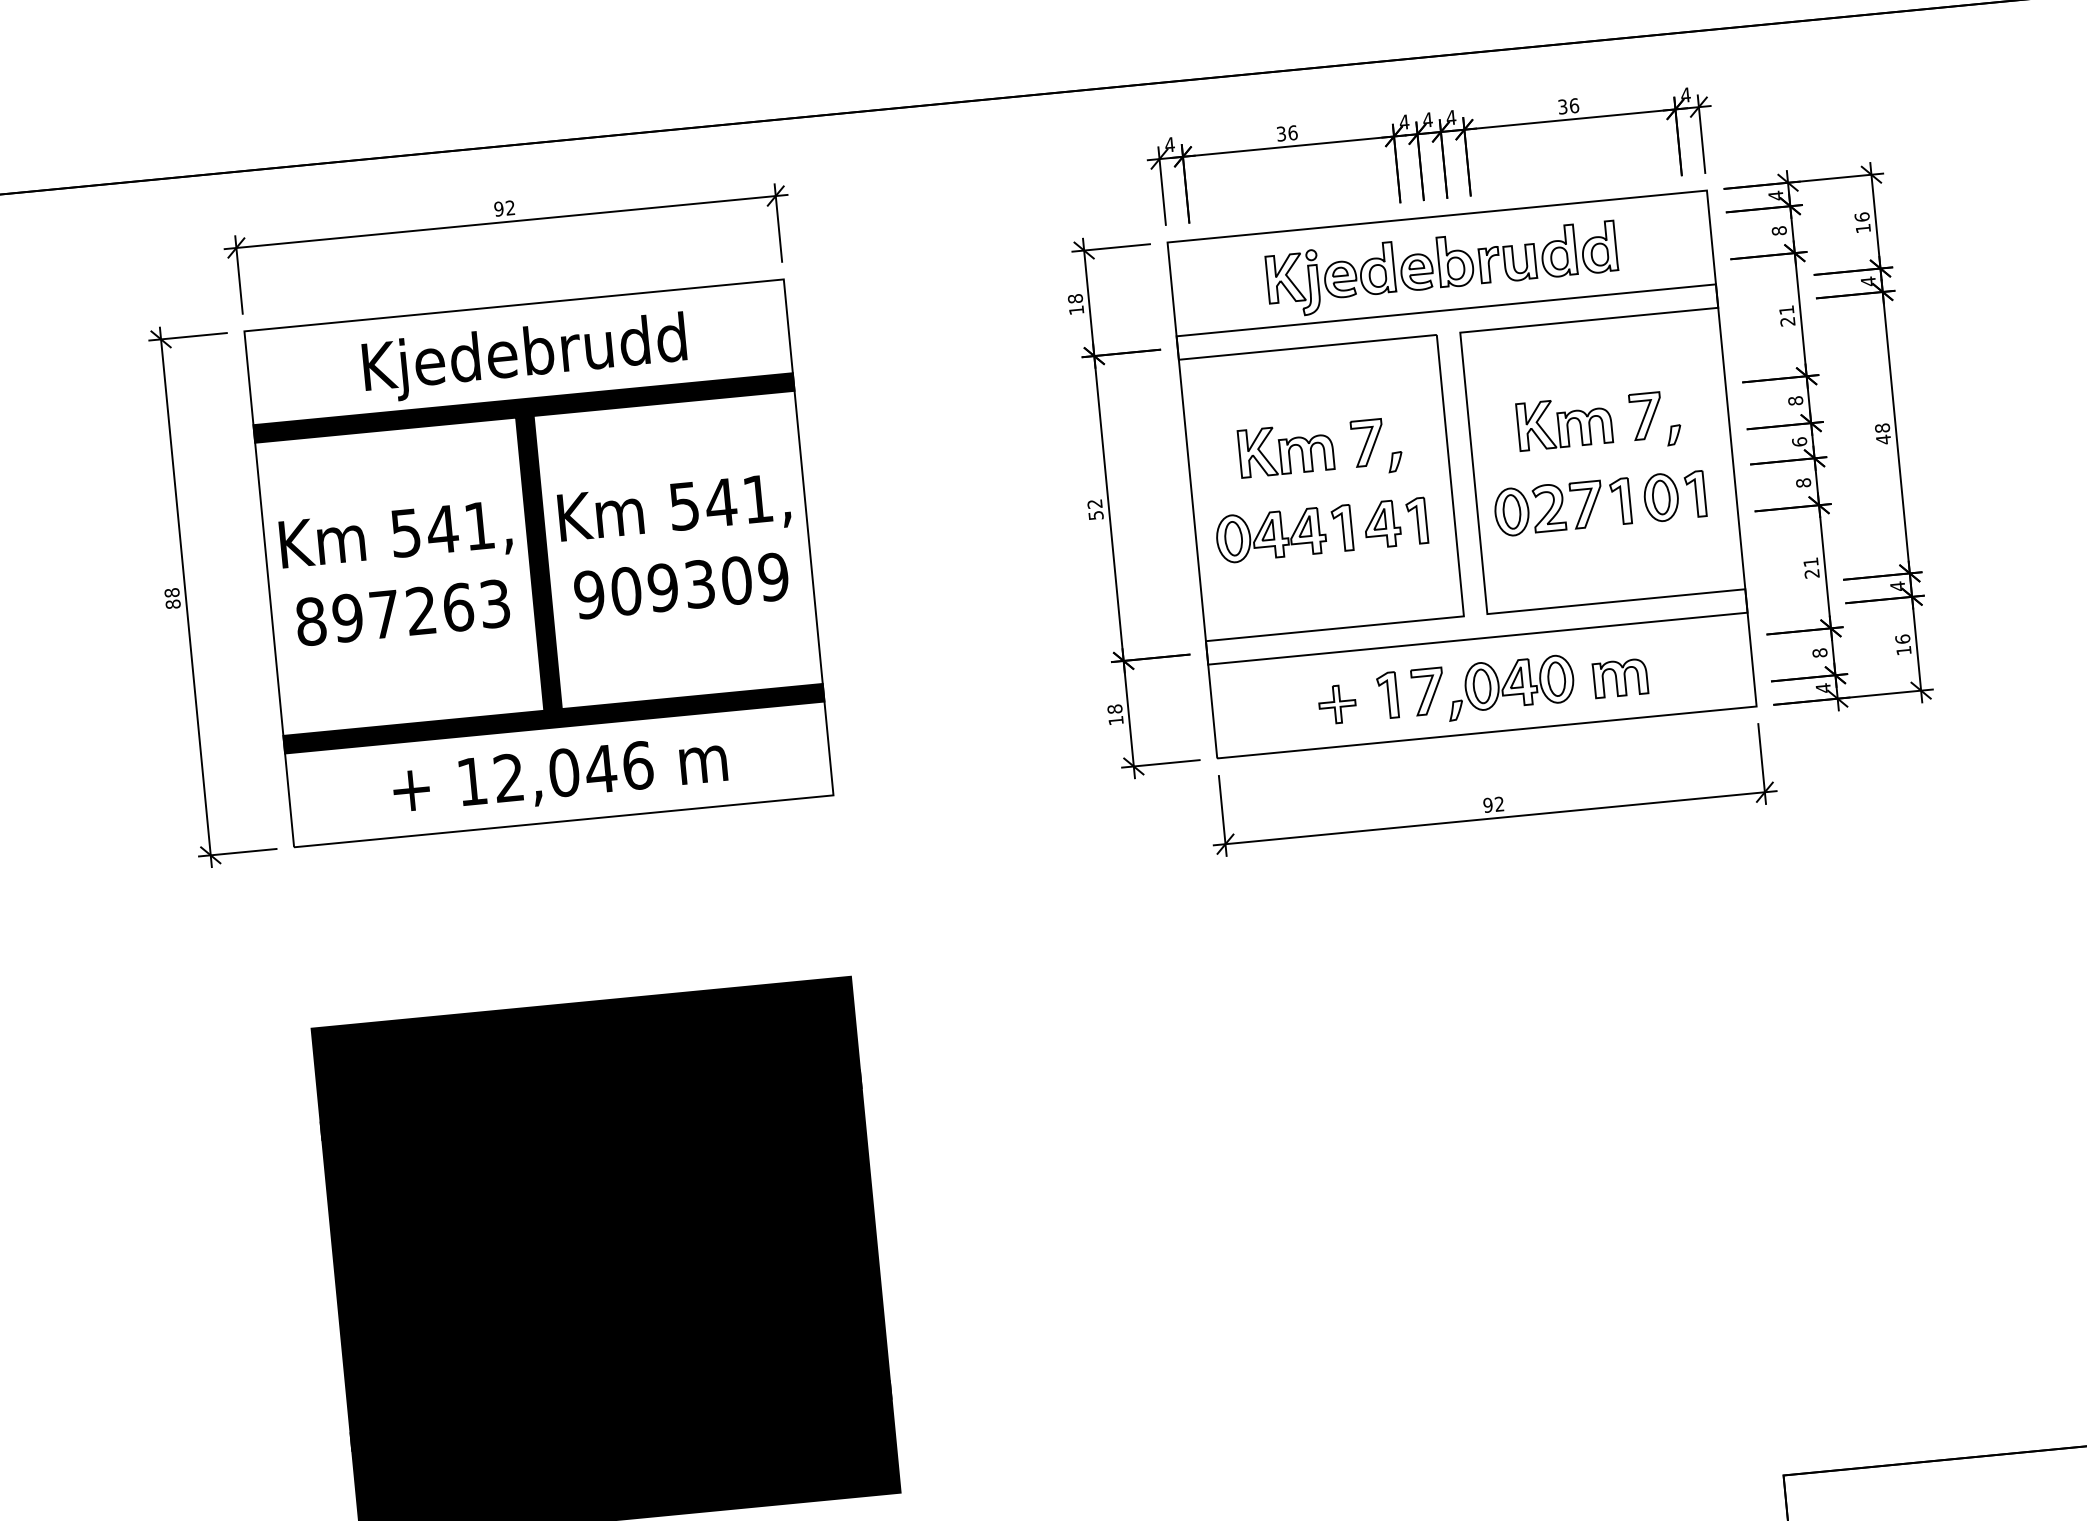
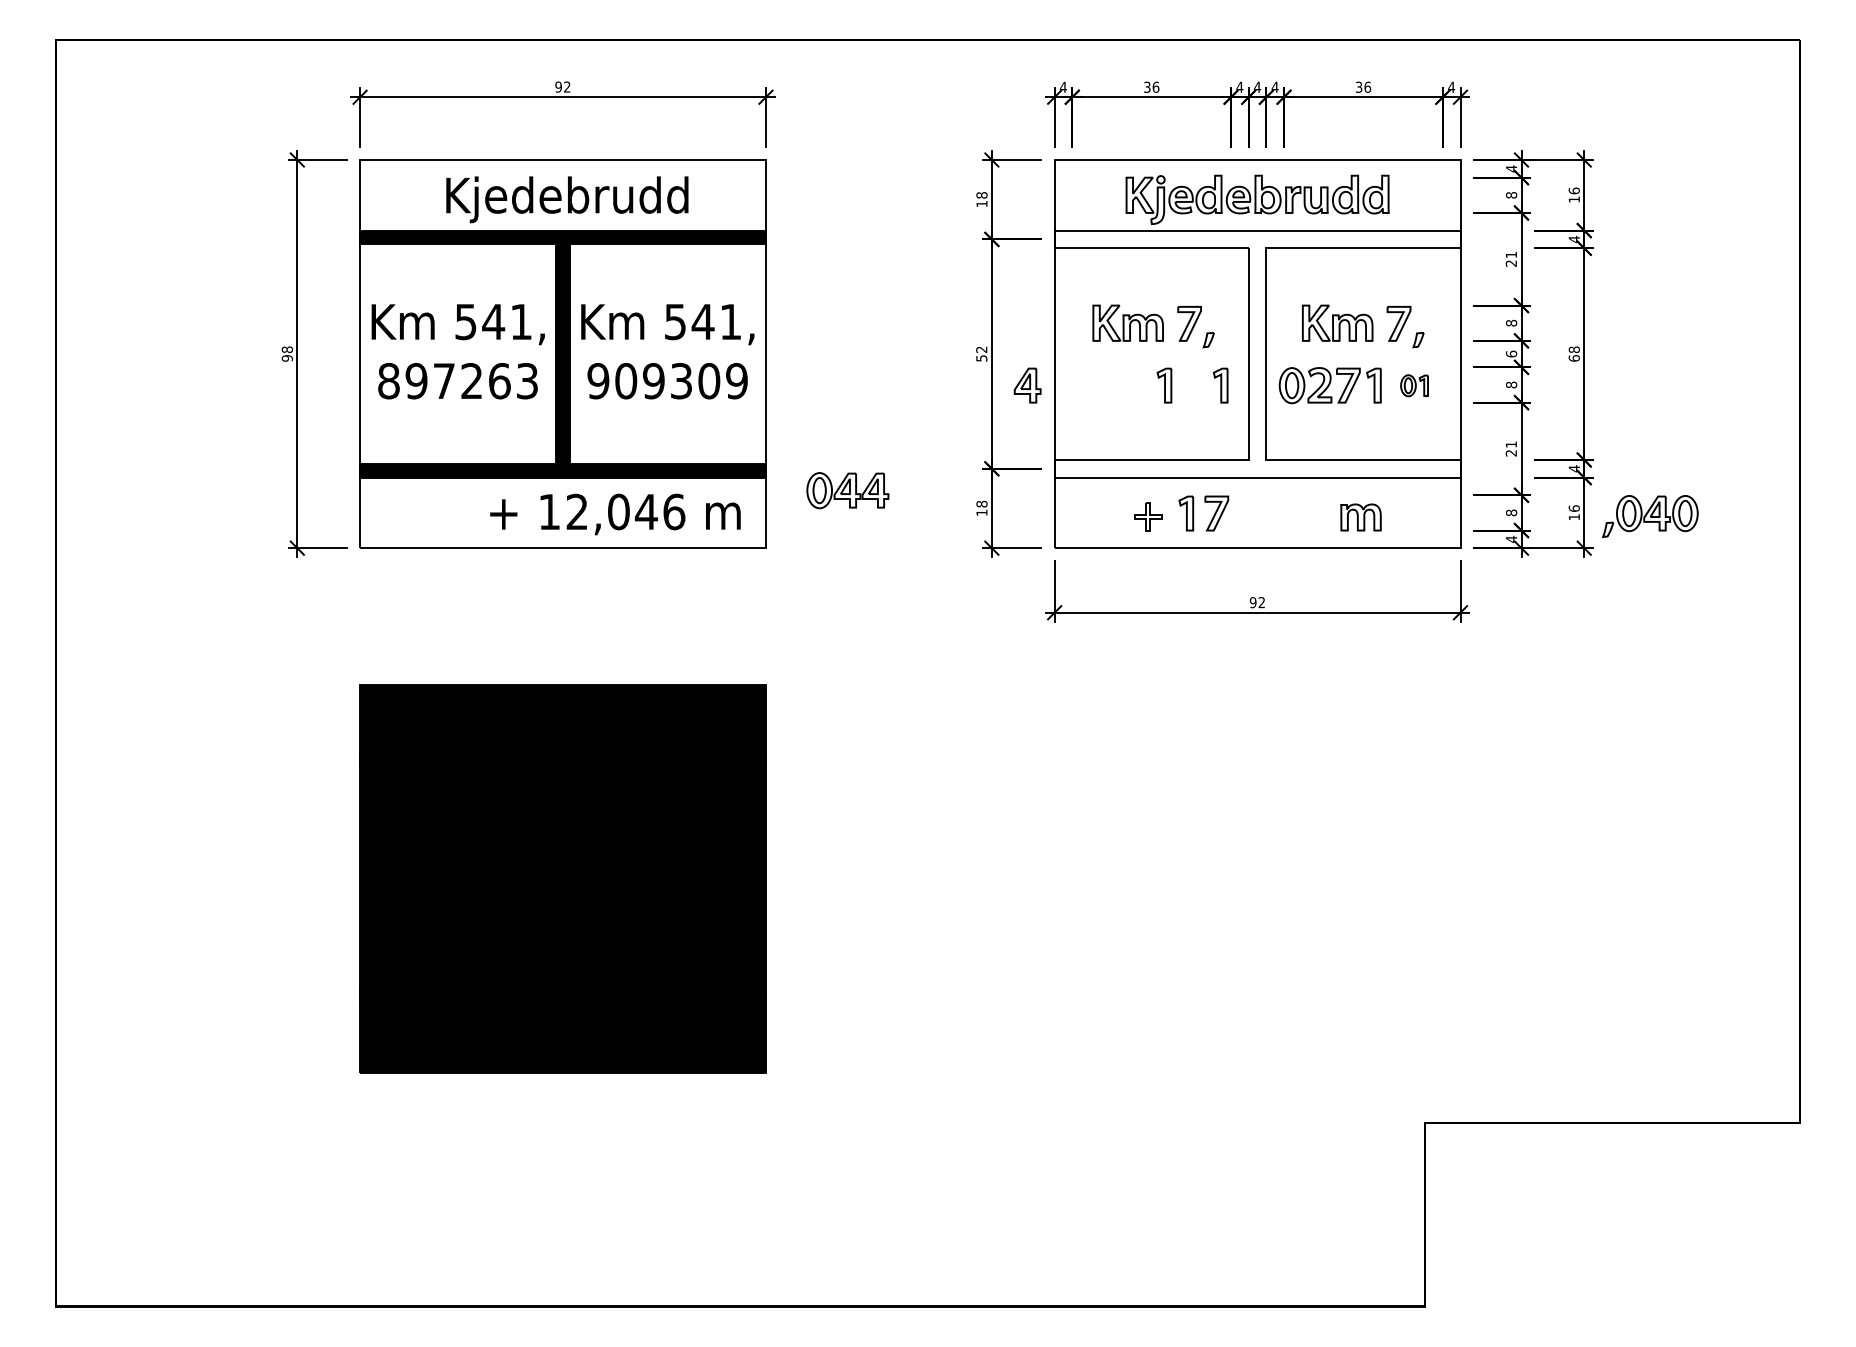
text: (1882, 439) -> (1573, 358), 48 -> 68
part: (1674, 496) -> (1414, 385), size x0.6
part: (1382, 524) -> (1027, 385), moved
part: (1270, 535) -> (847, 490), moved
text: (173, 604) -> (287, 358), 88 -> 98
part: (1510, 687) -> (1650, 516), moved
text: (560, 776) -> (615, 514), moved

